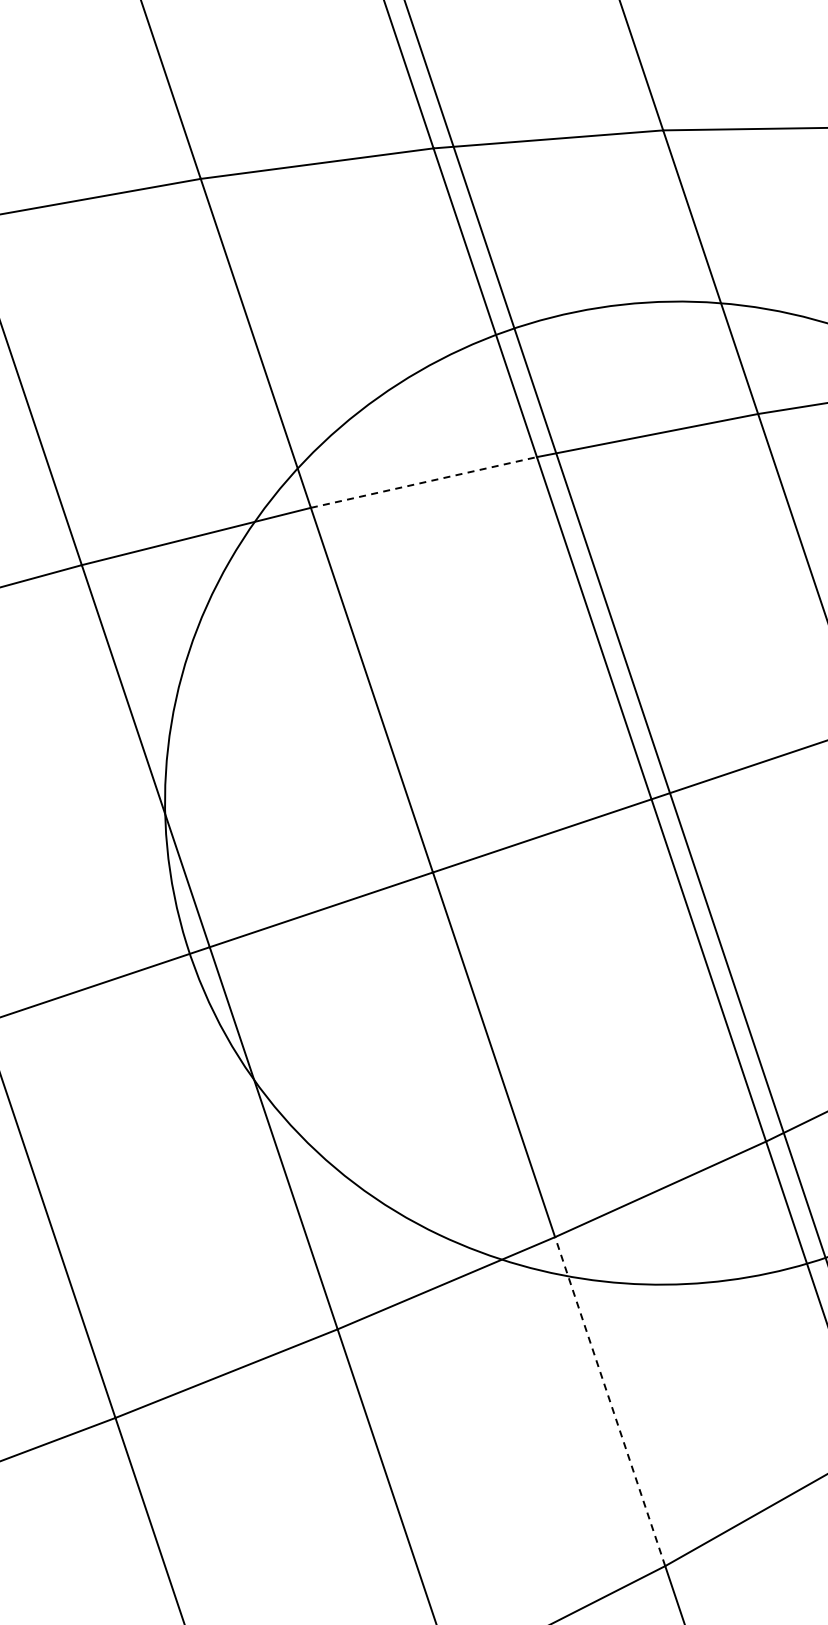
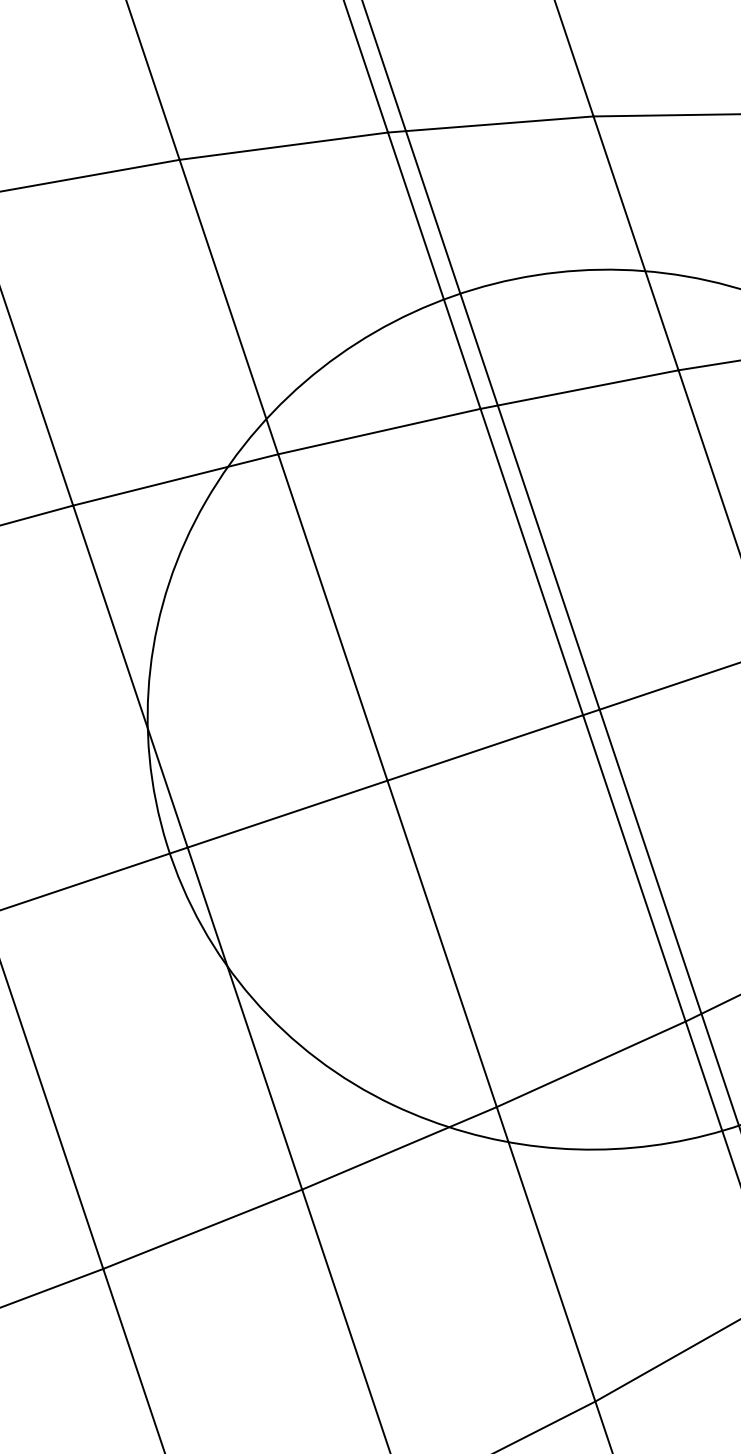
line: (423, 482) -> (379, 431), dashed -> solid
line: (610, 1401) -> (546, 1254), dashed -> solid

